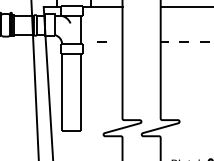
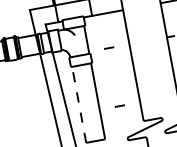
line: (62, 92) -> (79, 104), solid -> dashed
line: (101, 100) -> (119, 105), added

